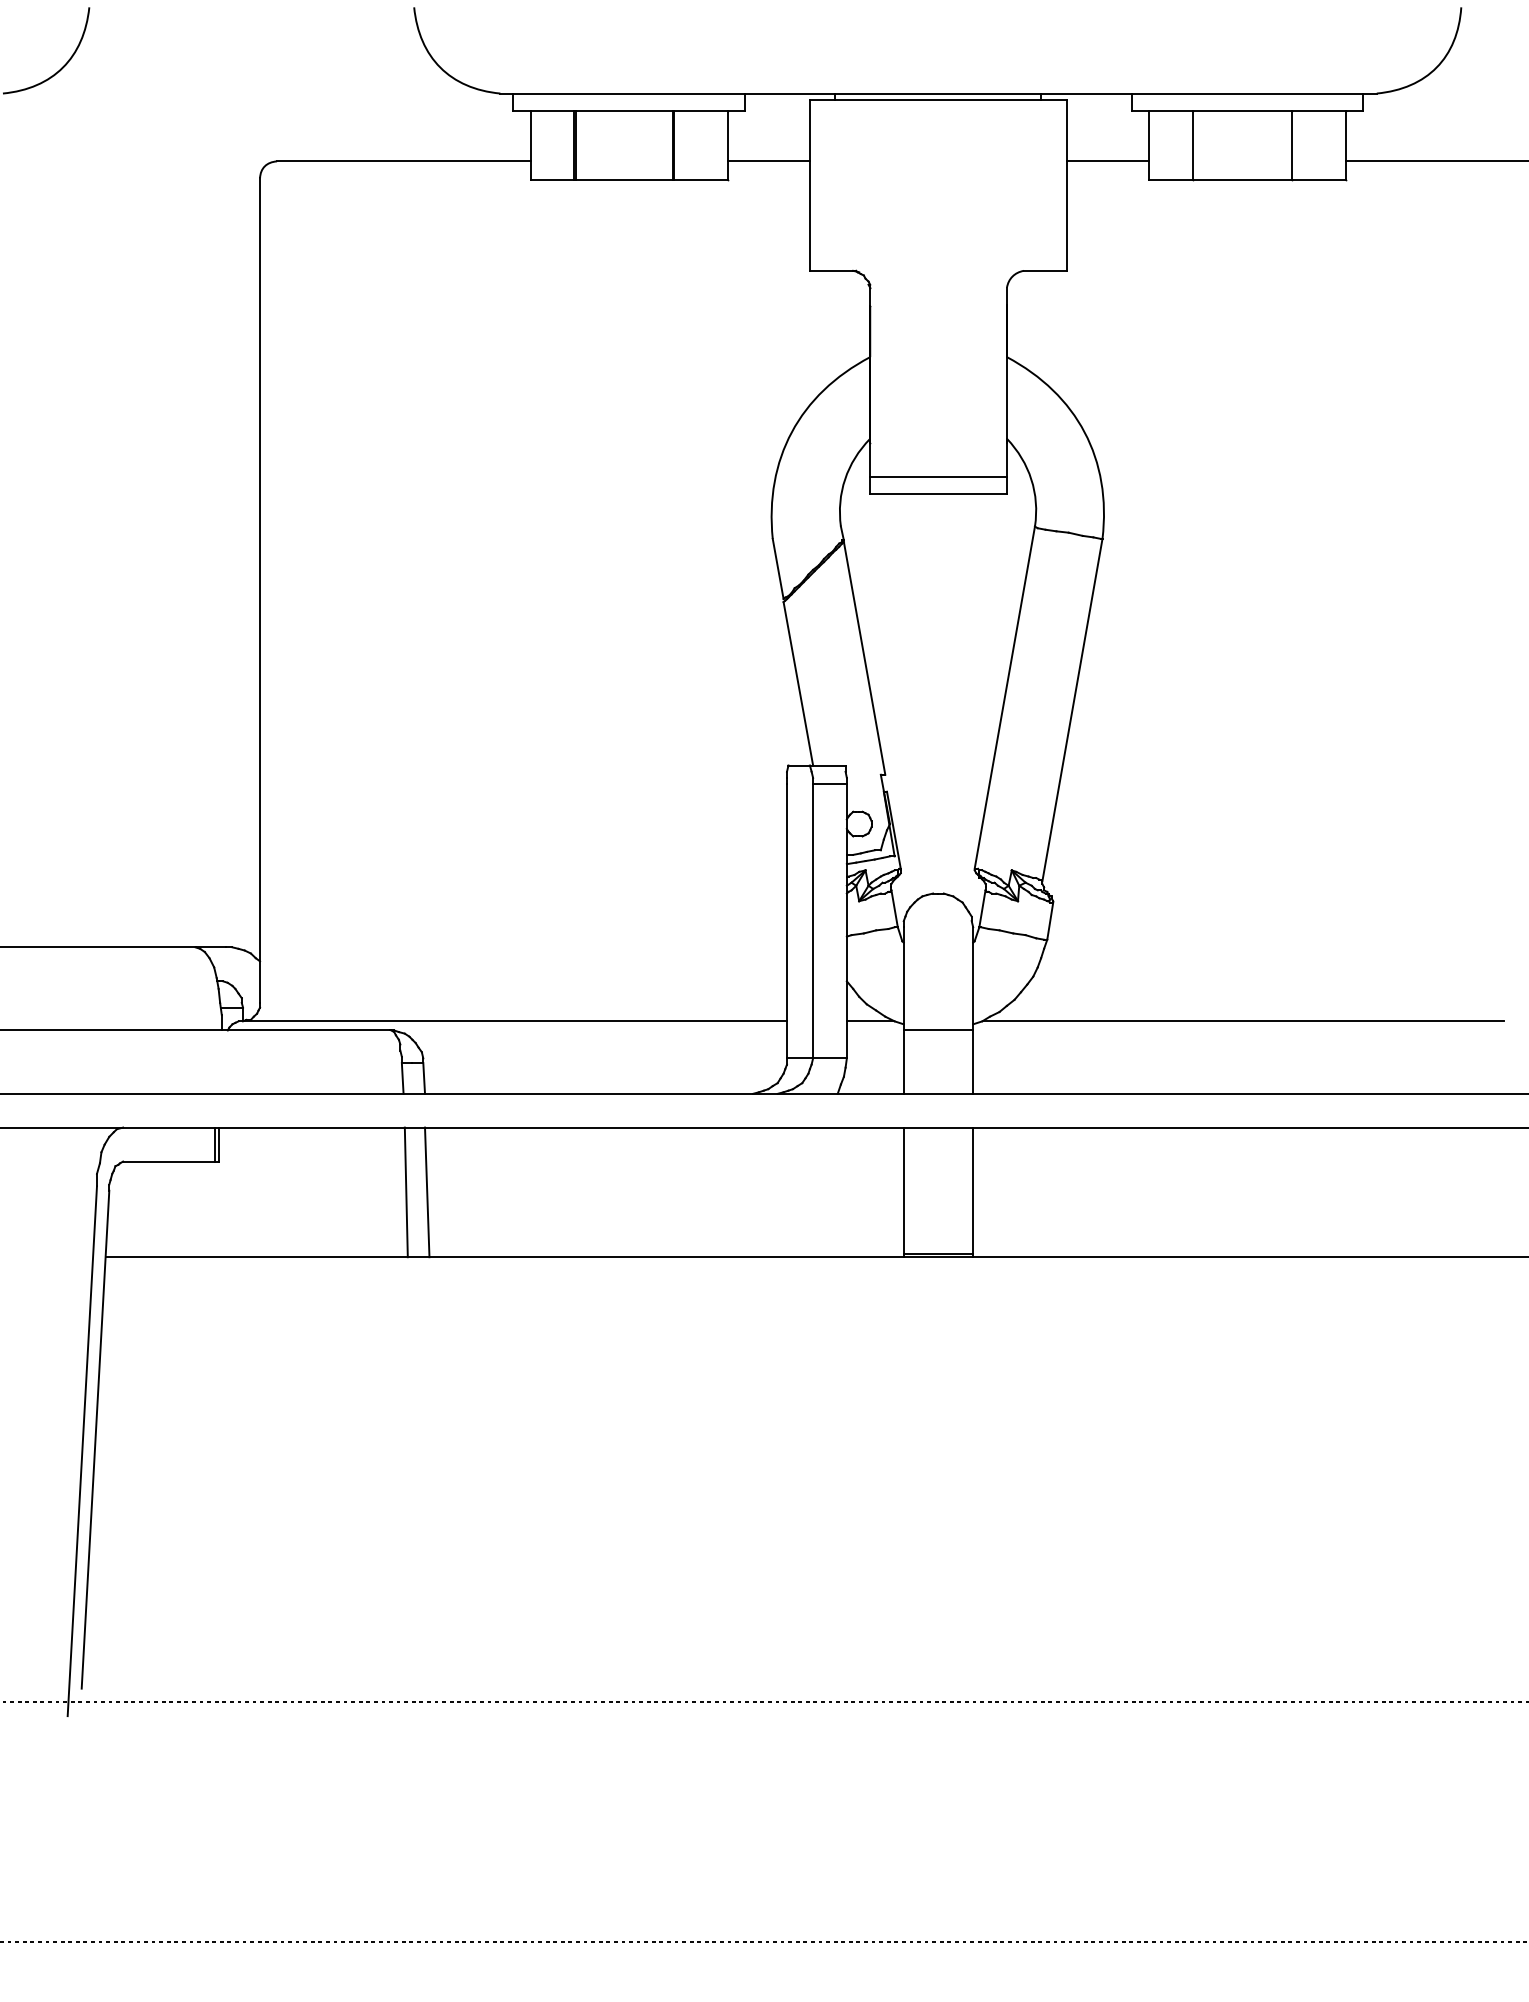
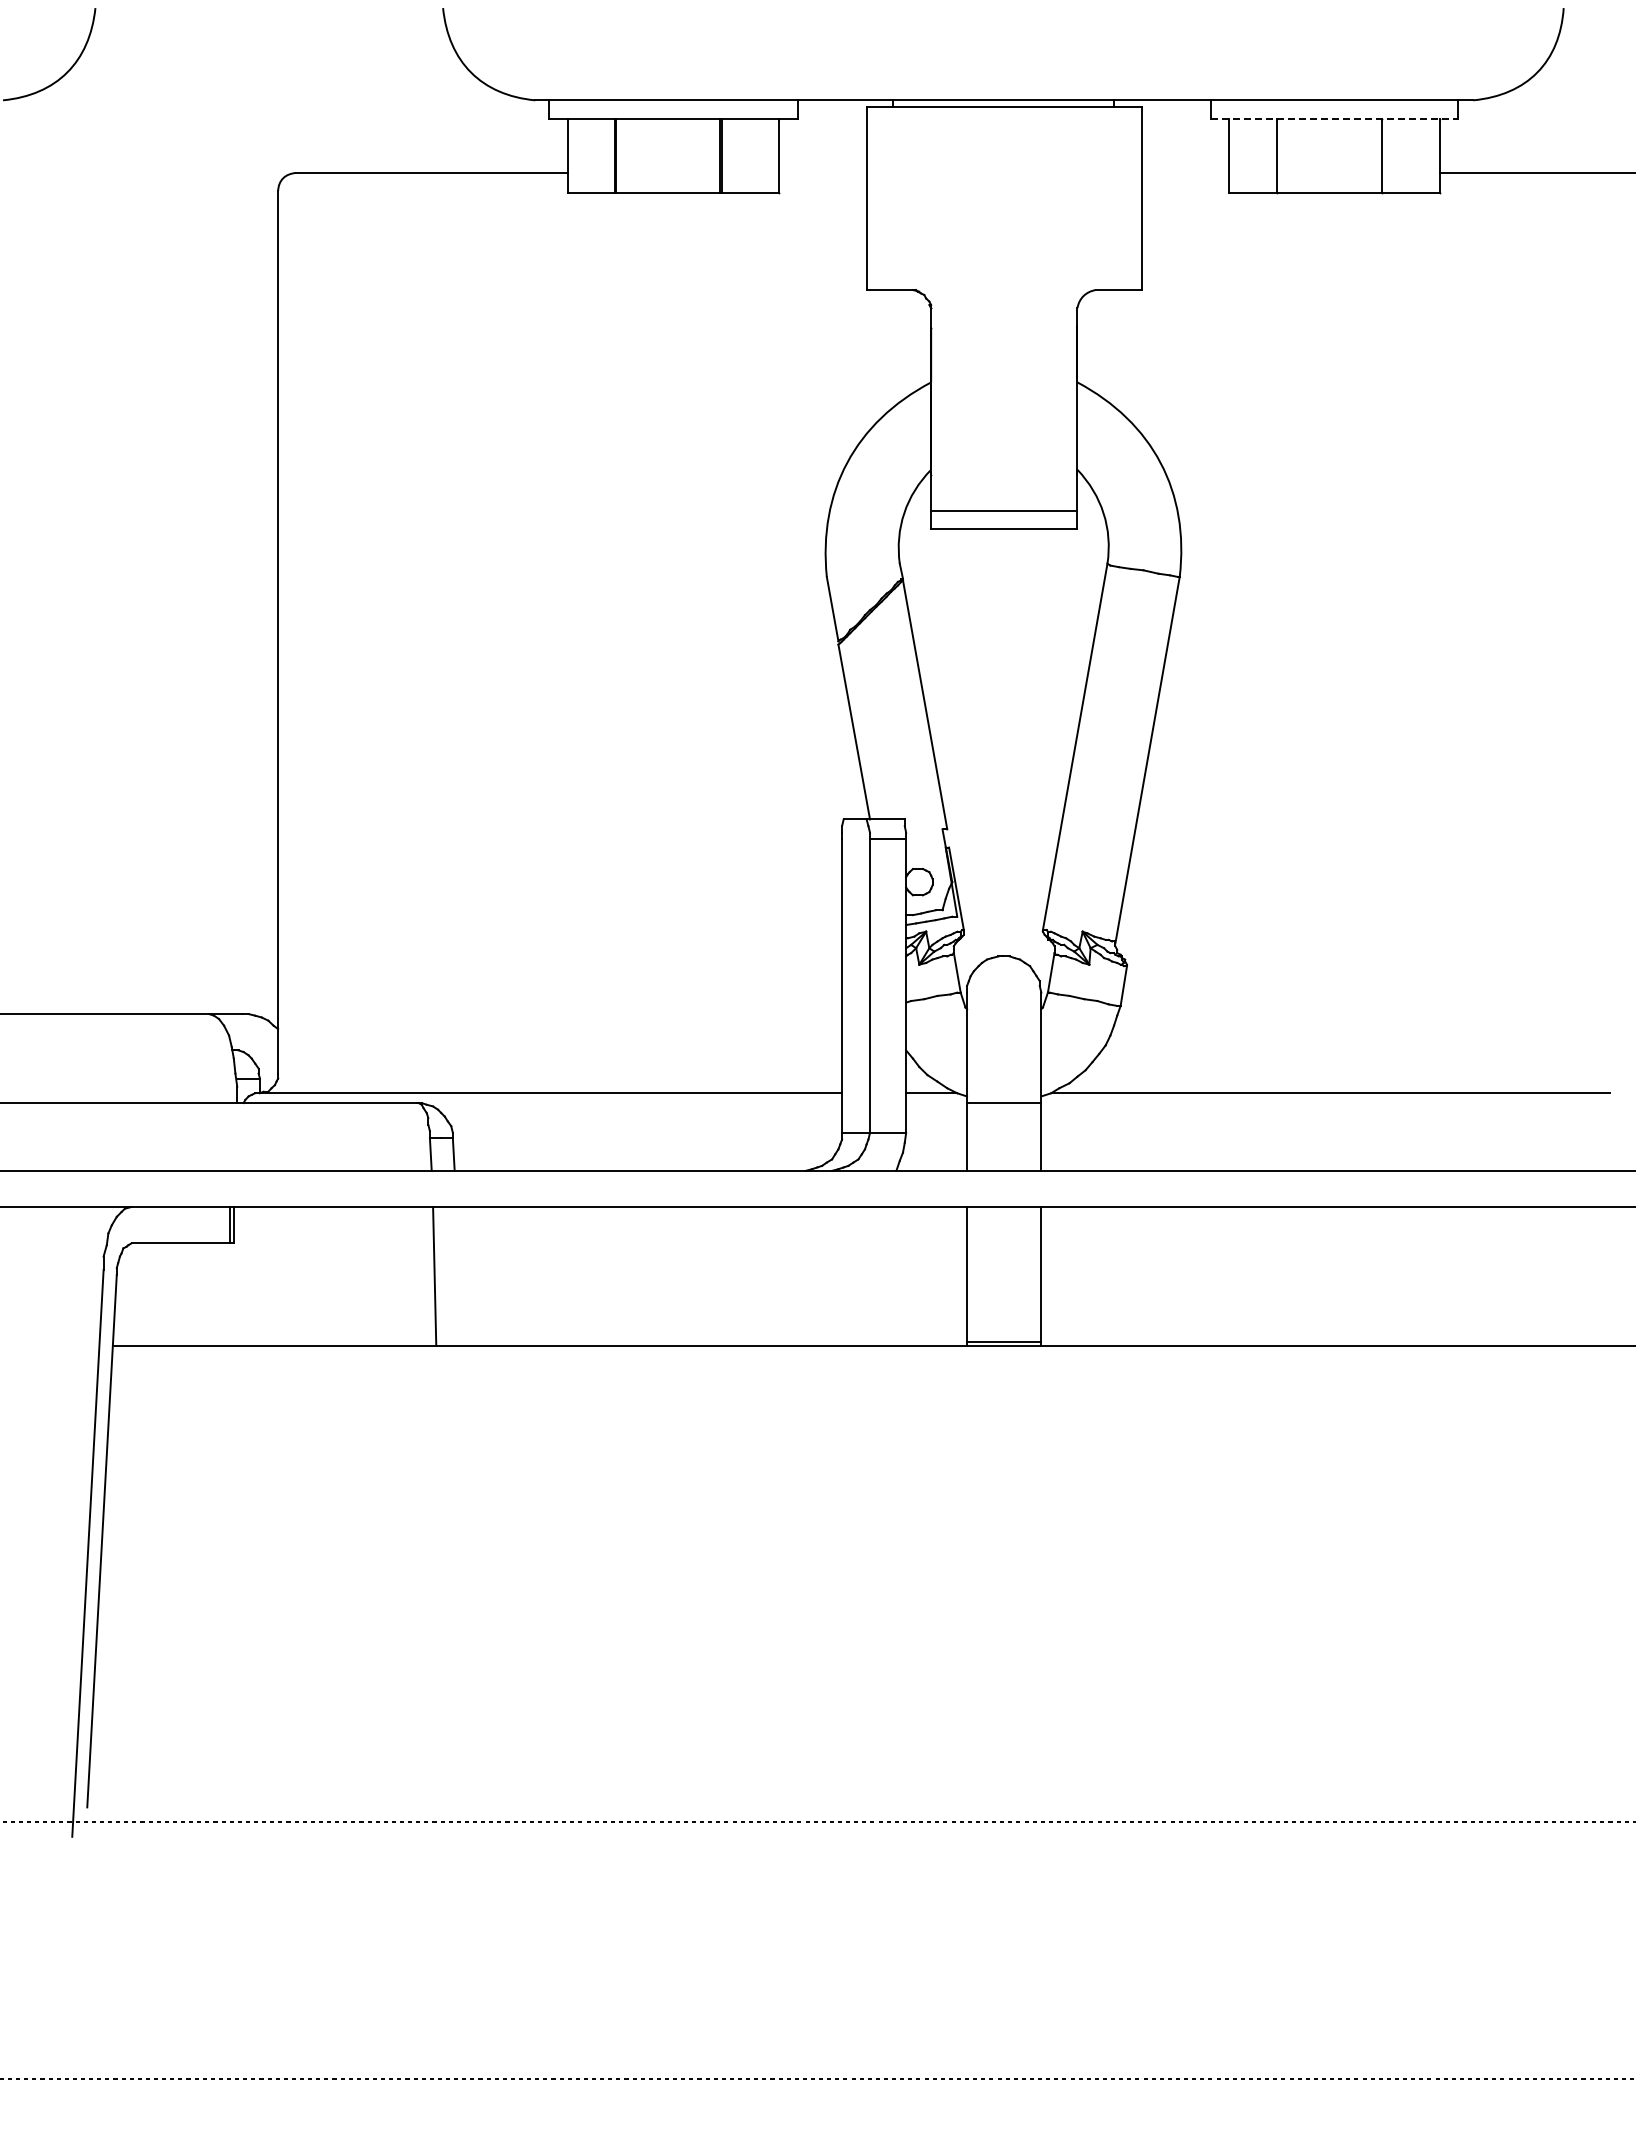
line: (1247, 110) -> (1334, 118), solid -> dashed
line: (768, 160) -> (822, 172), removed
line: (1107, 160) -> (1185, 172), removed
line: (426, 1192) -> (456, 1276), removed

